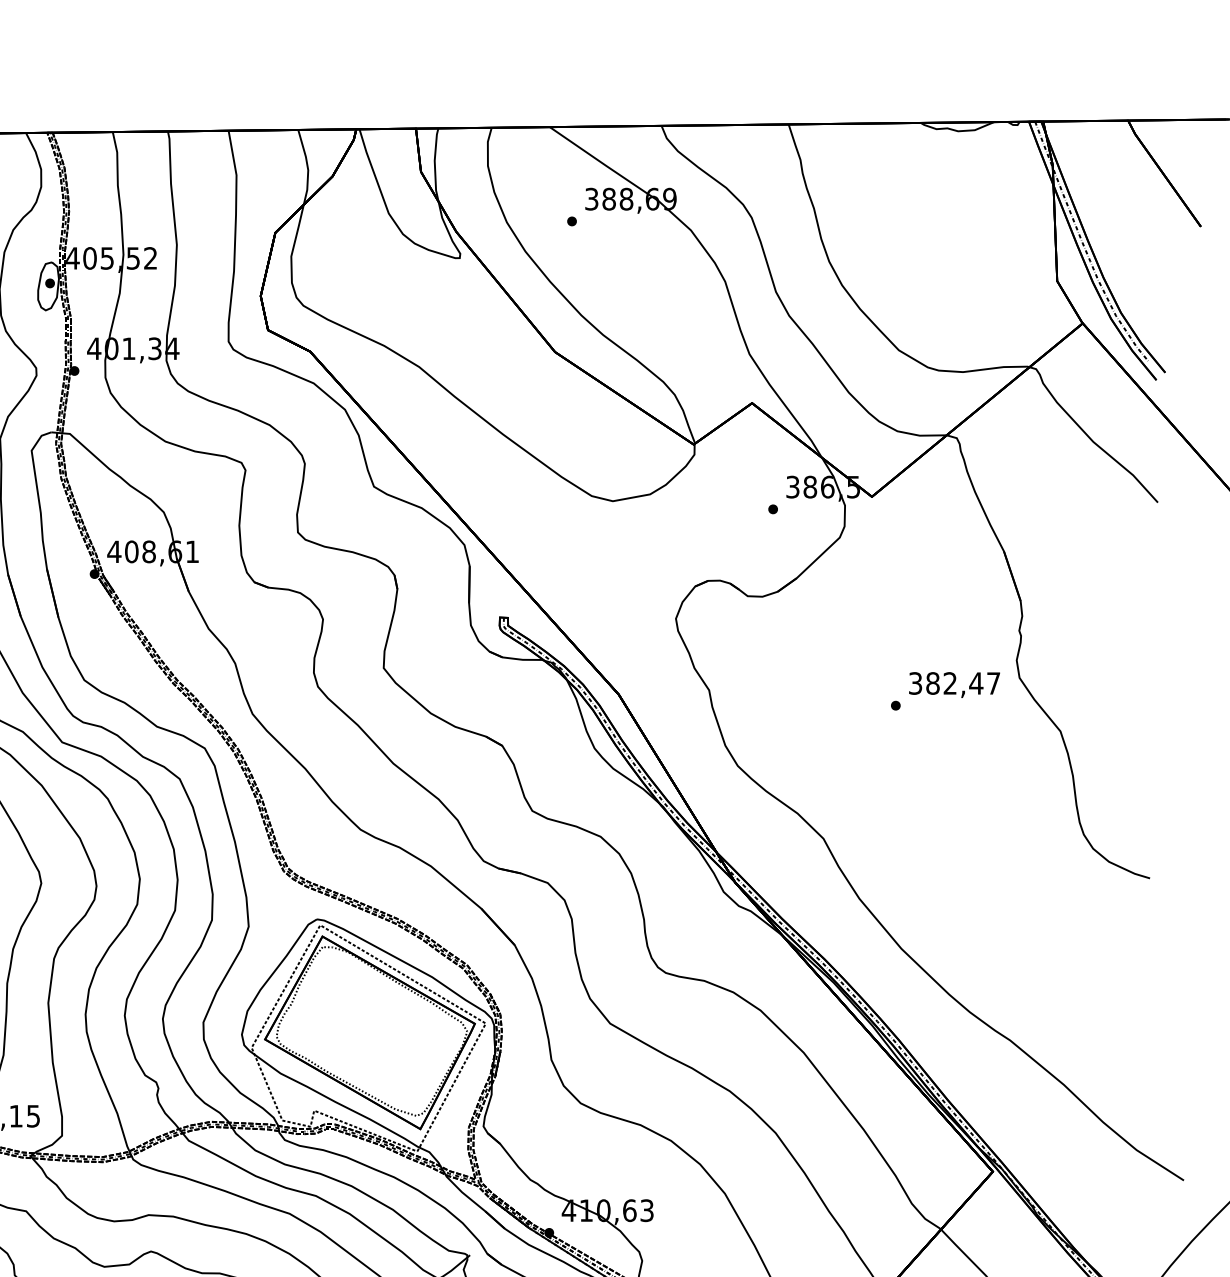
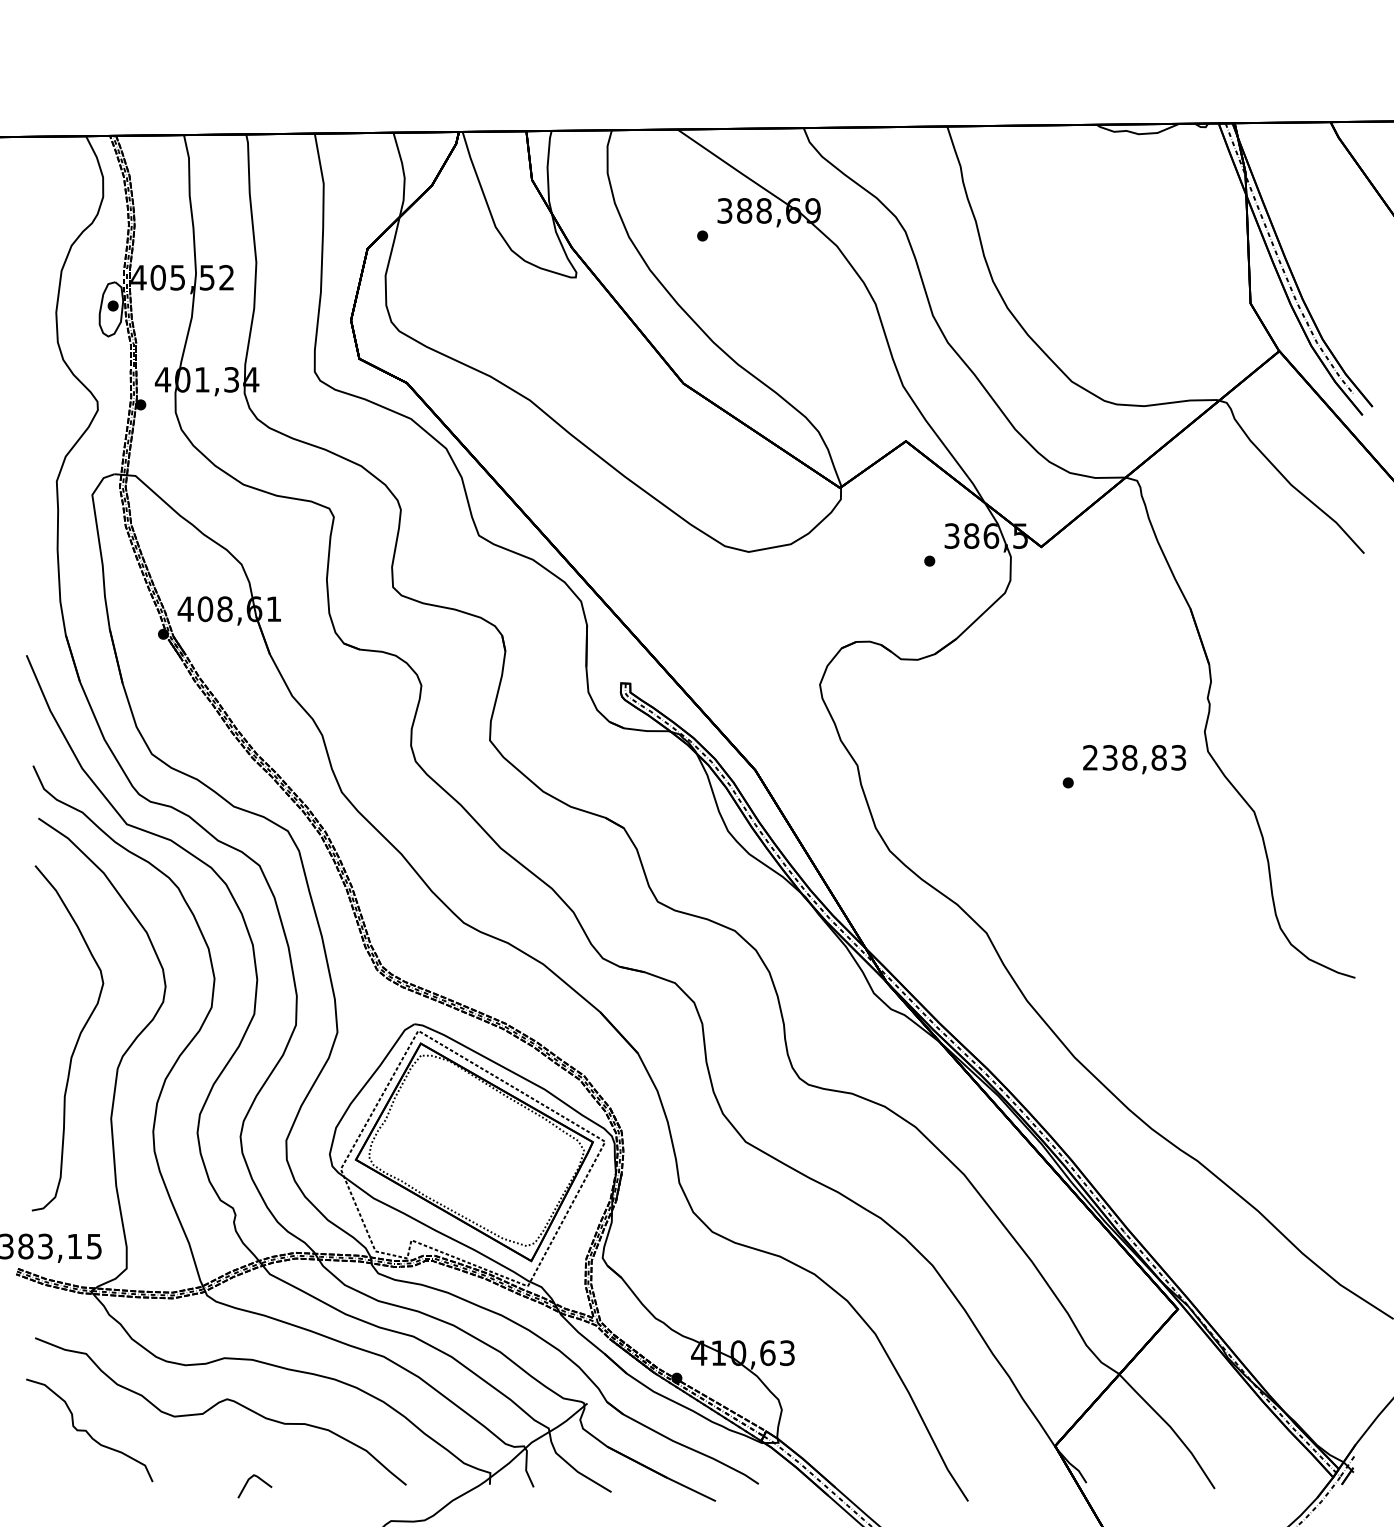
text: (954, 683) -> (1134, 757), 382,47 -> 238,83

